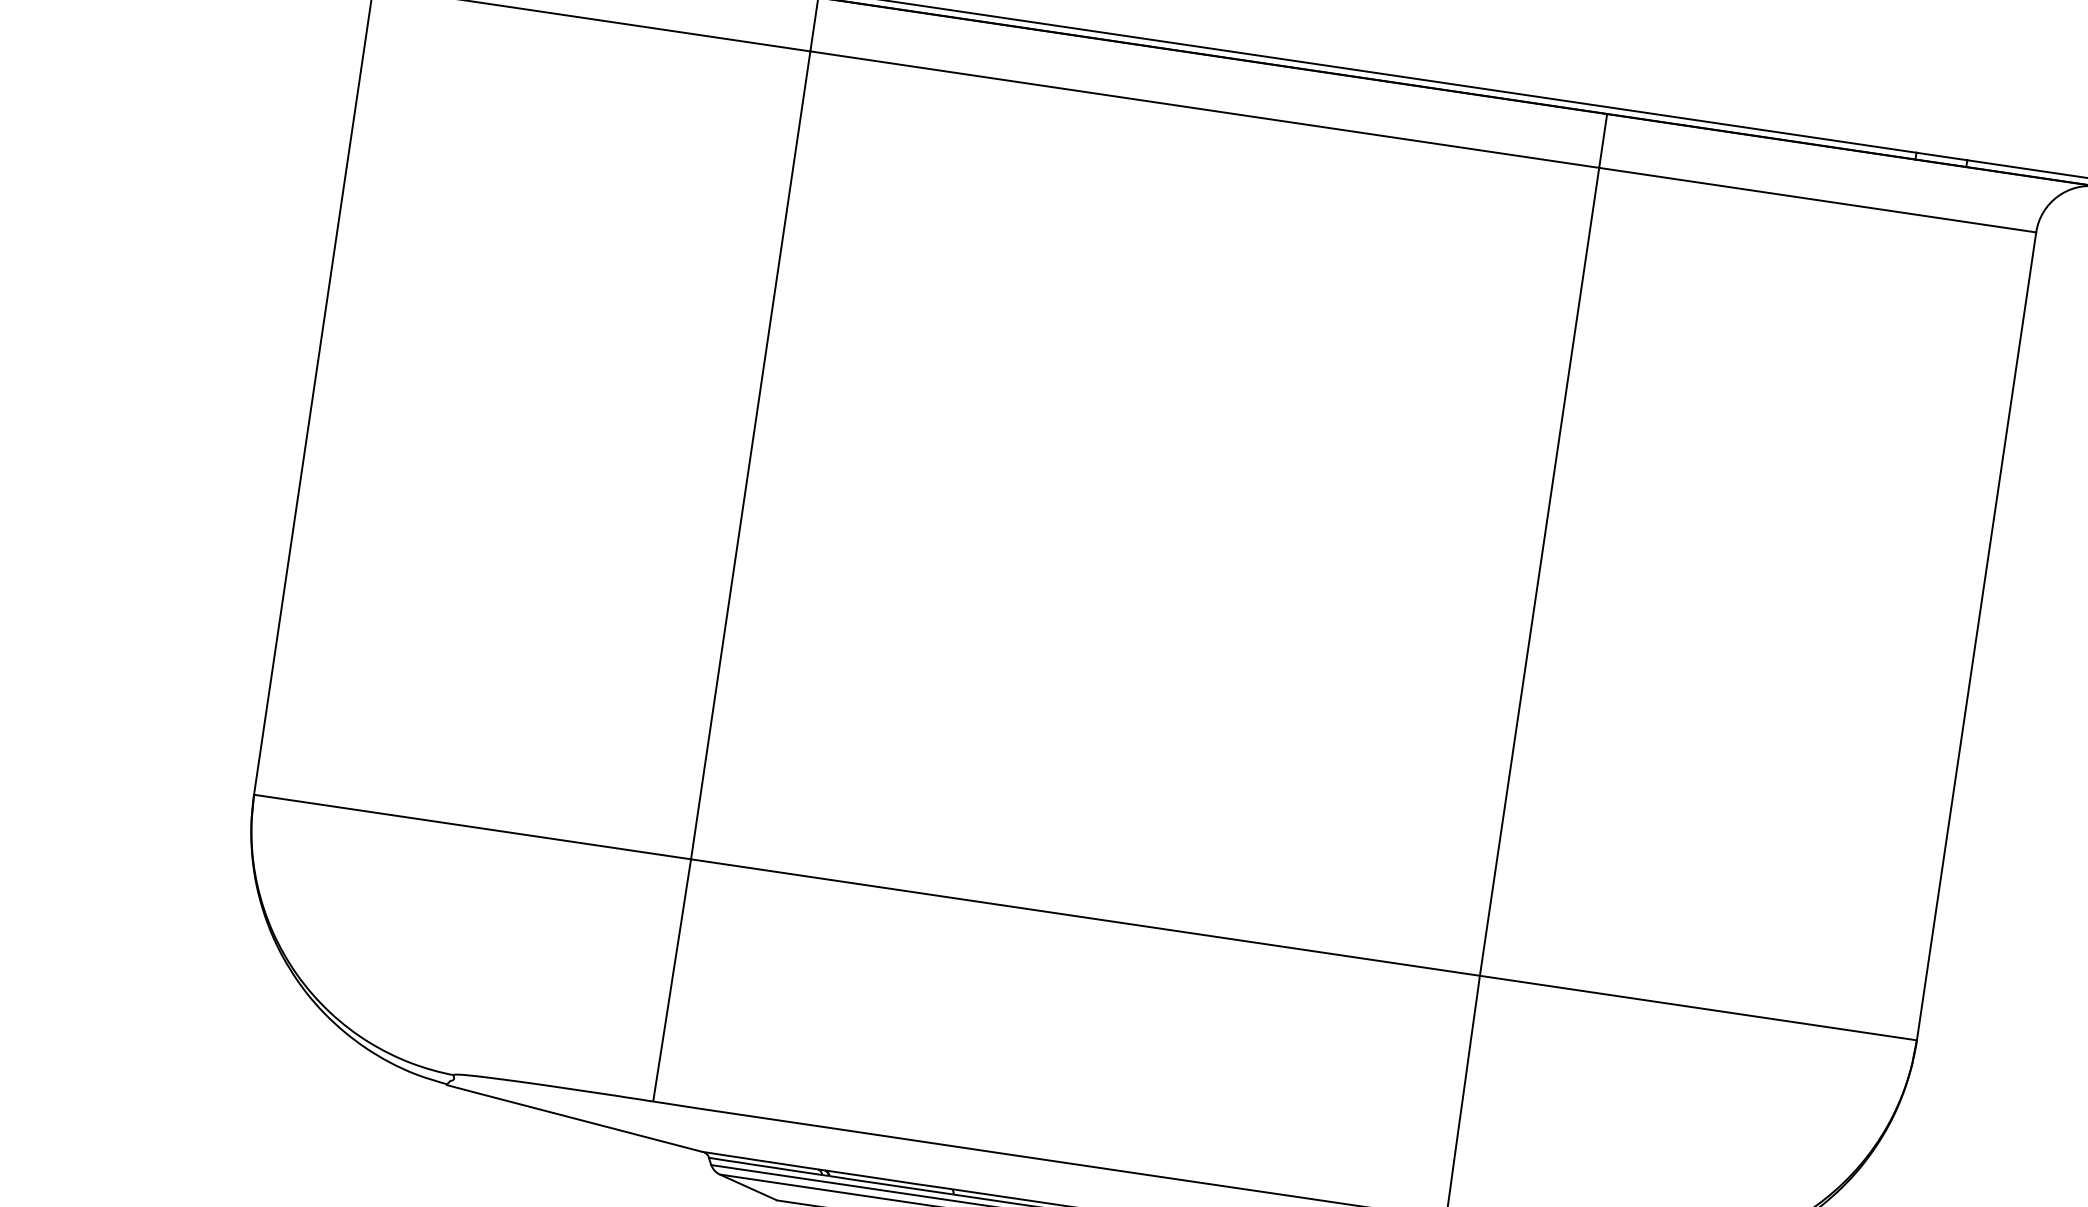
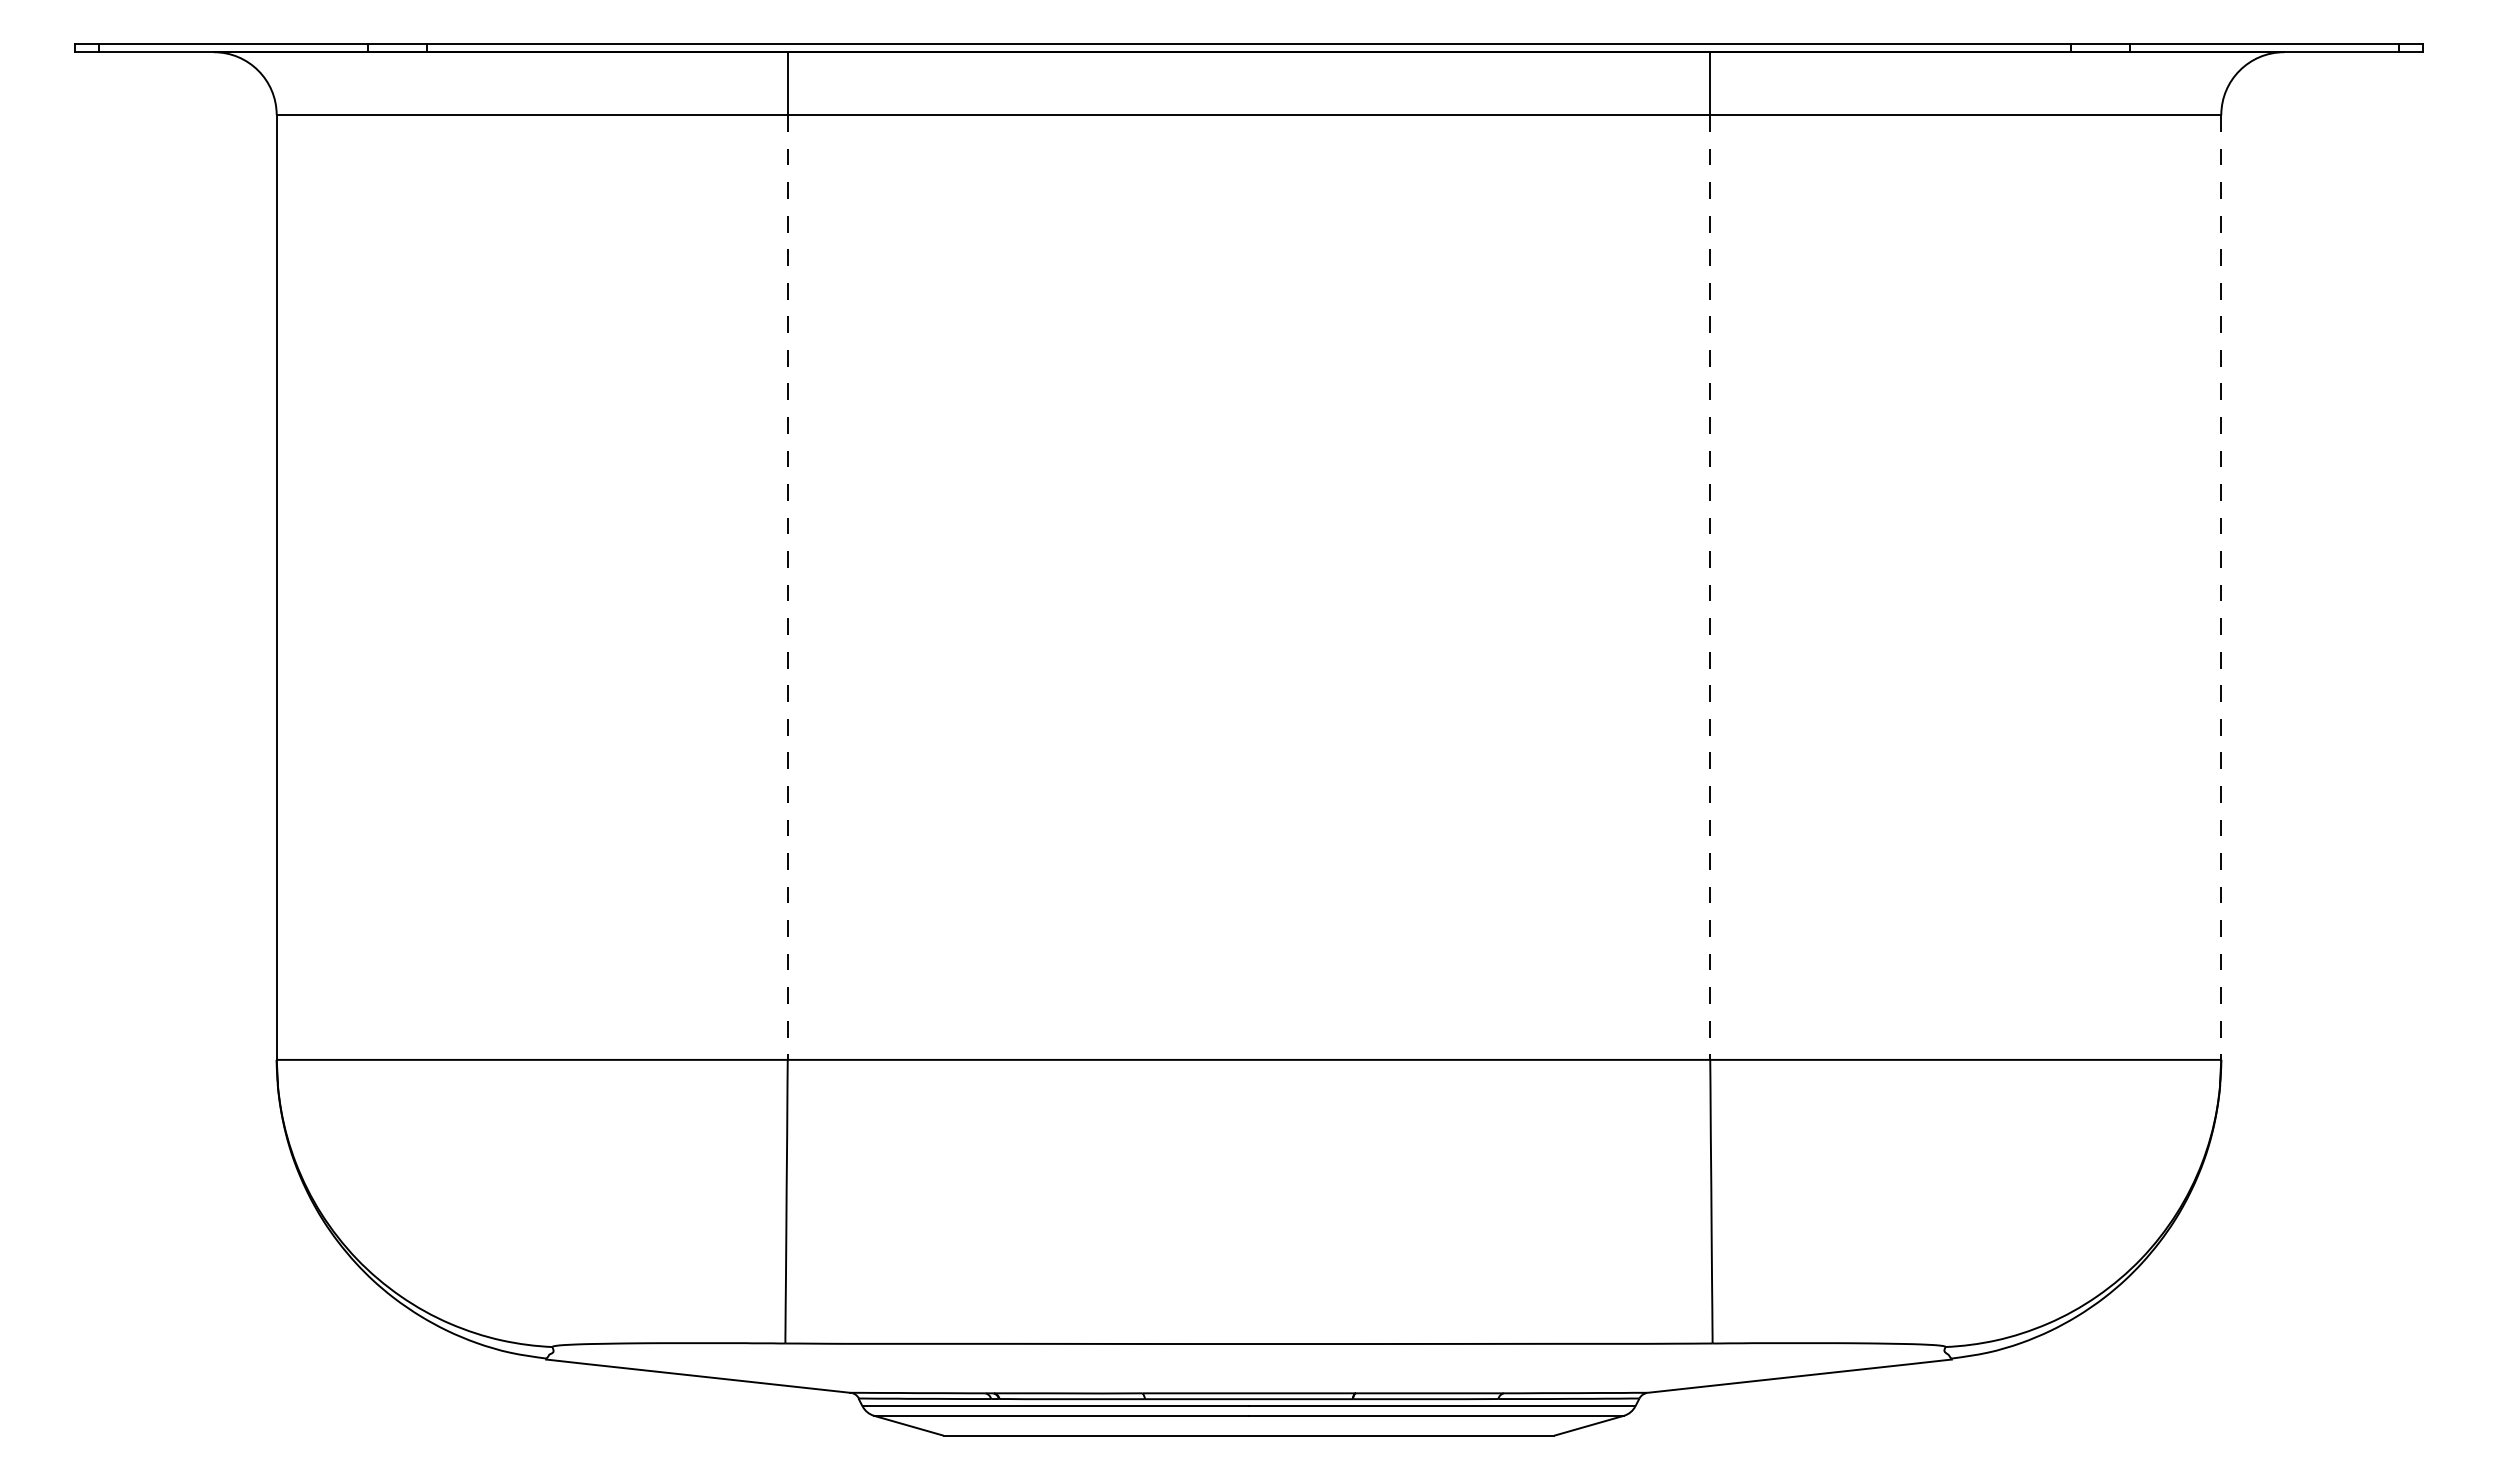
line: (750, 455) -> (787, 587), solid -> dashed
line: (1539, 571) -> (1710, 587), solid -> dashed
line: (1976, 636) -> (2221, 587), solid -> dashed

